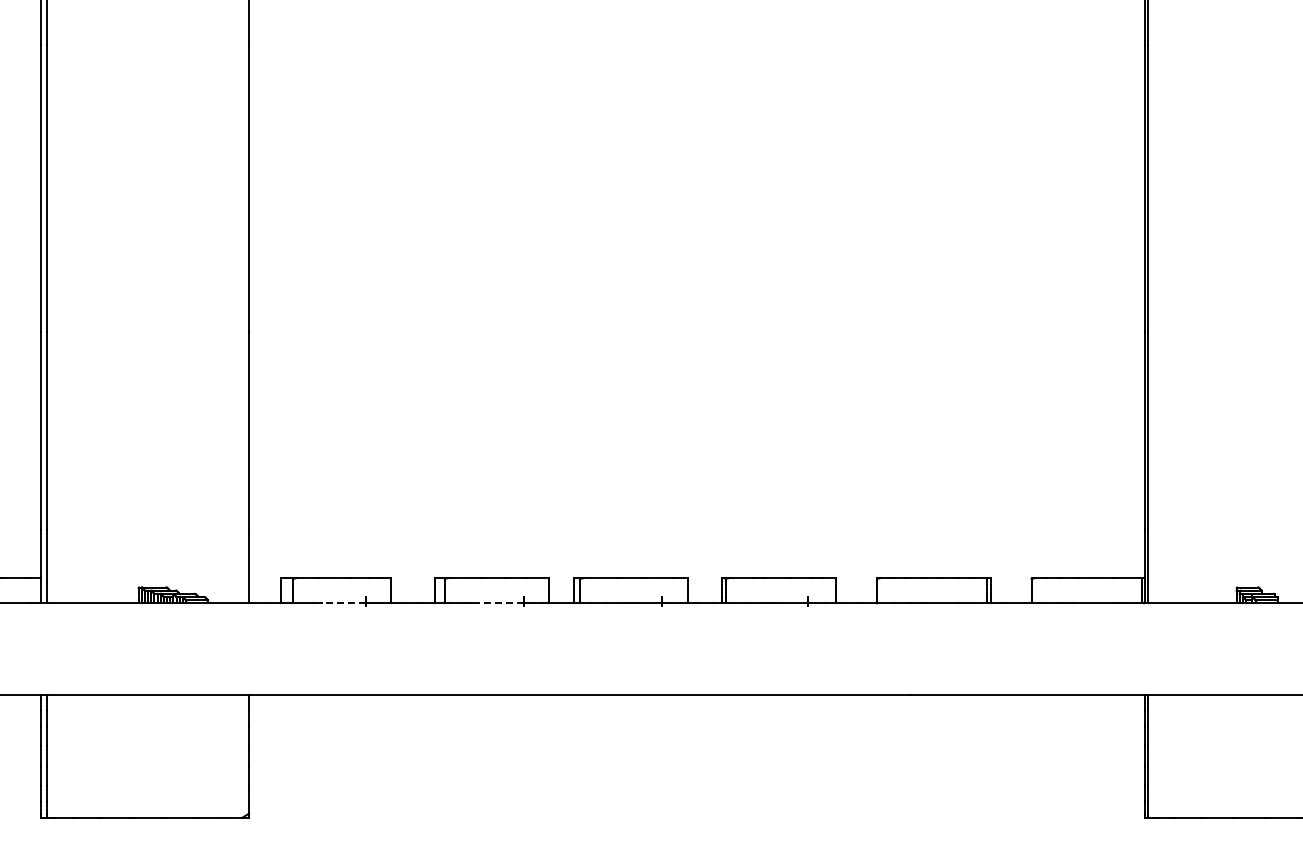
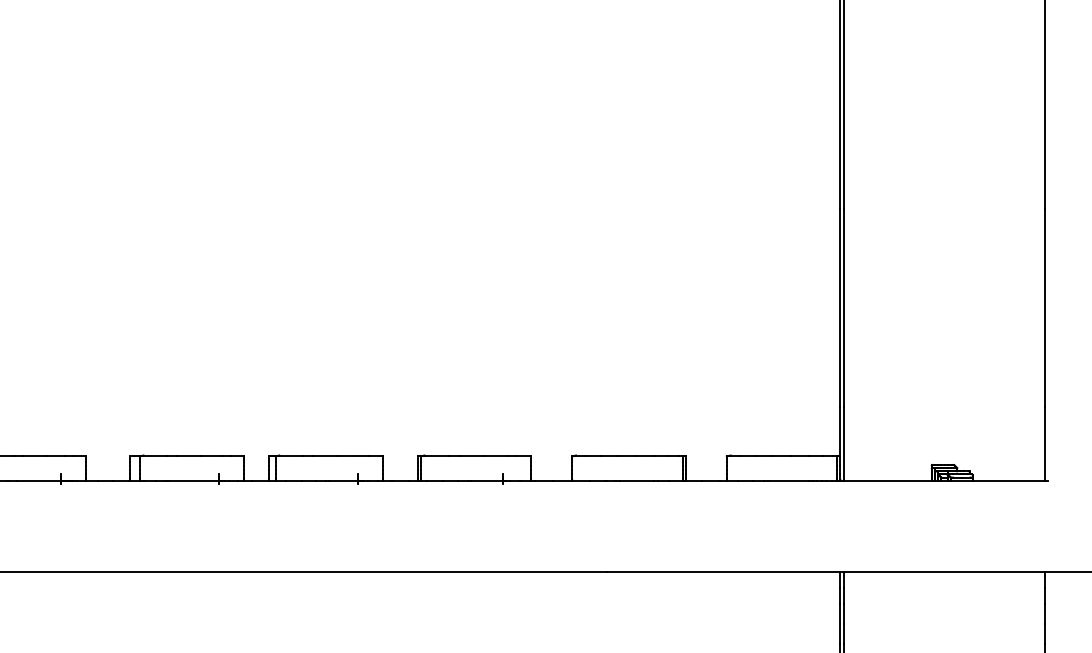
line: (343, 603) -> (38, 480), dashed -> solid
line: (497, 603) -> (192, 480), dashed -> solid

